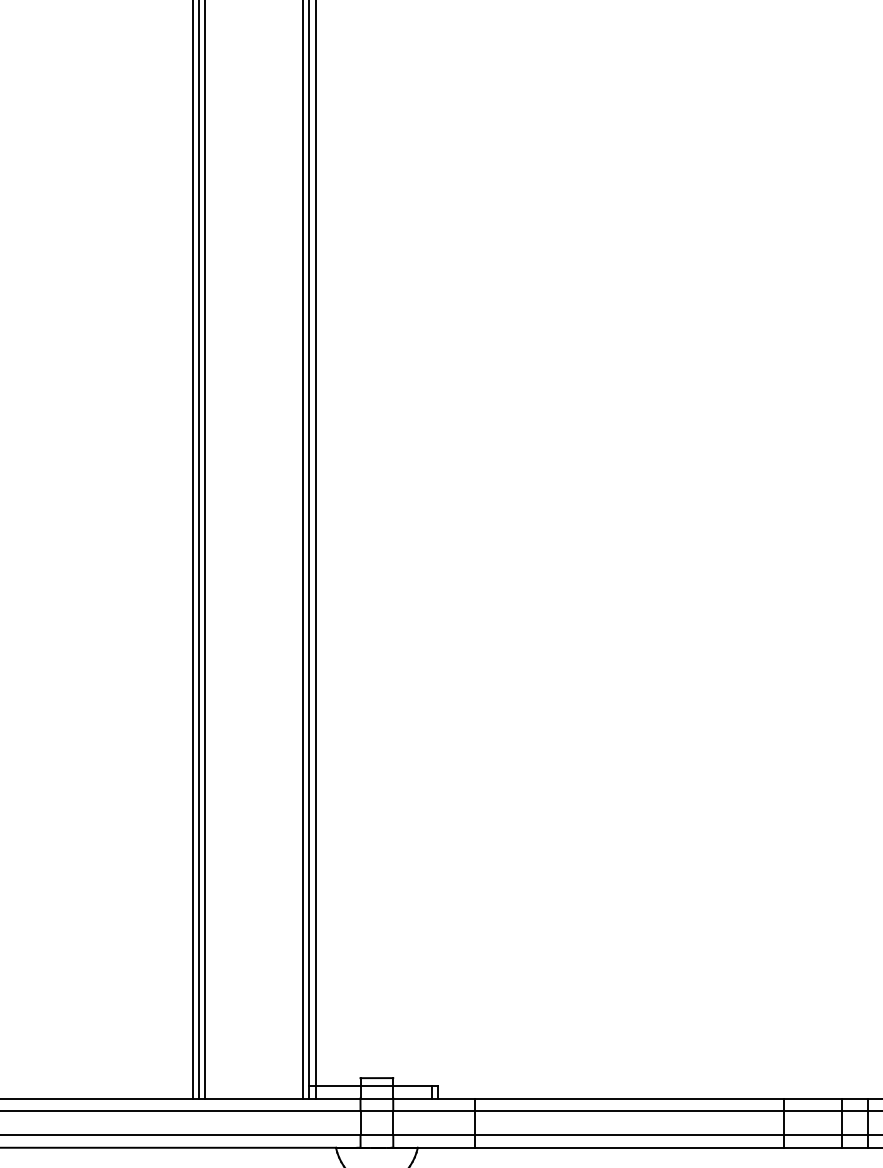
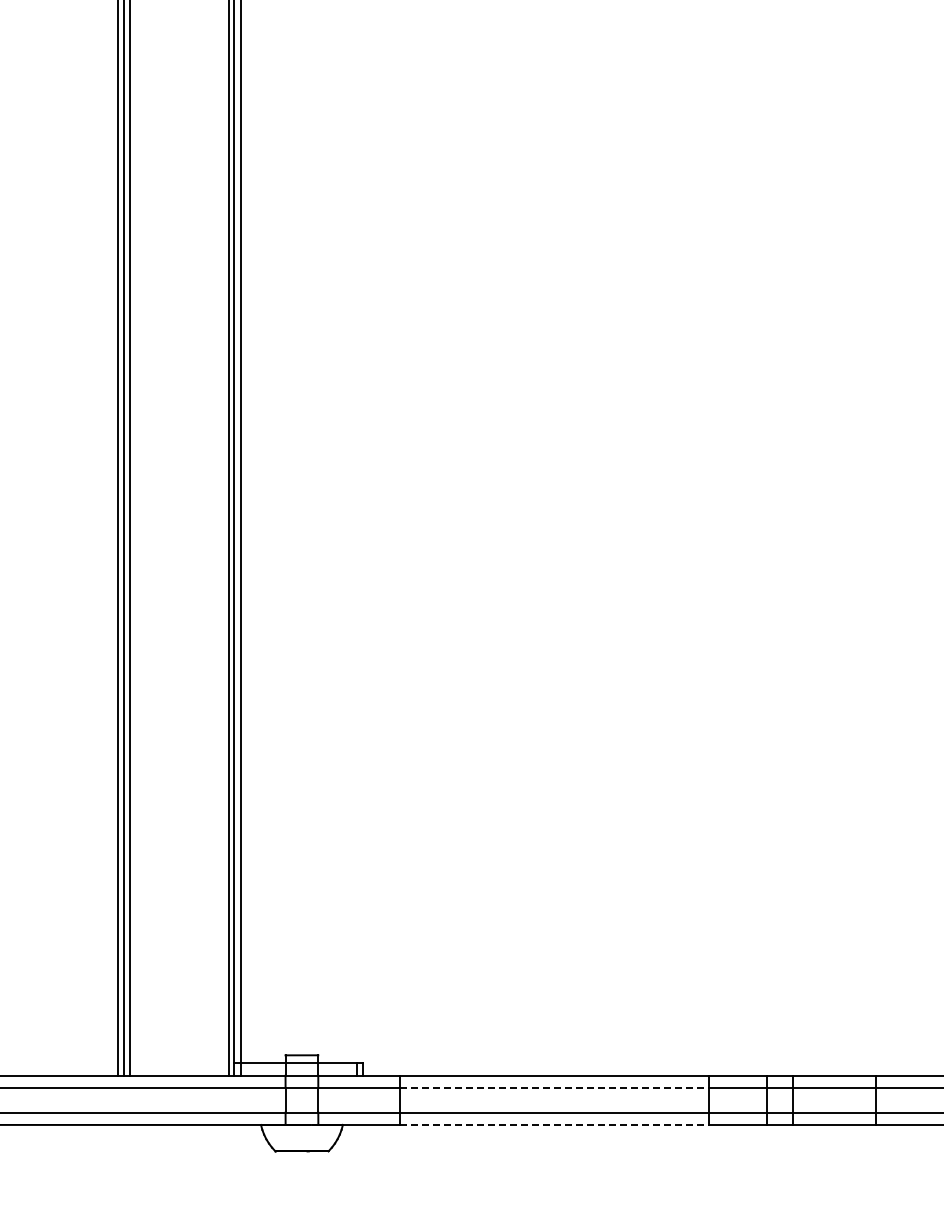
line: (629, 1111) -> (554, 1088), solid -> dashed
line: (629, 1147) -> (554, 1124), solid -> dashed

